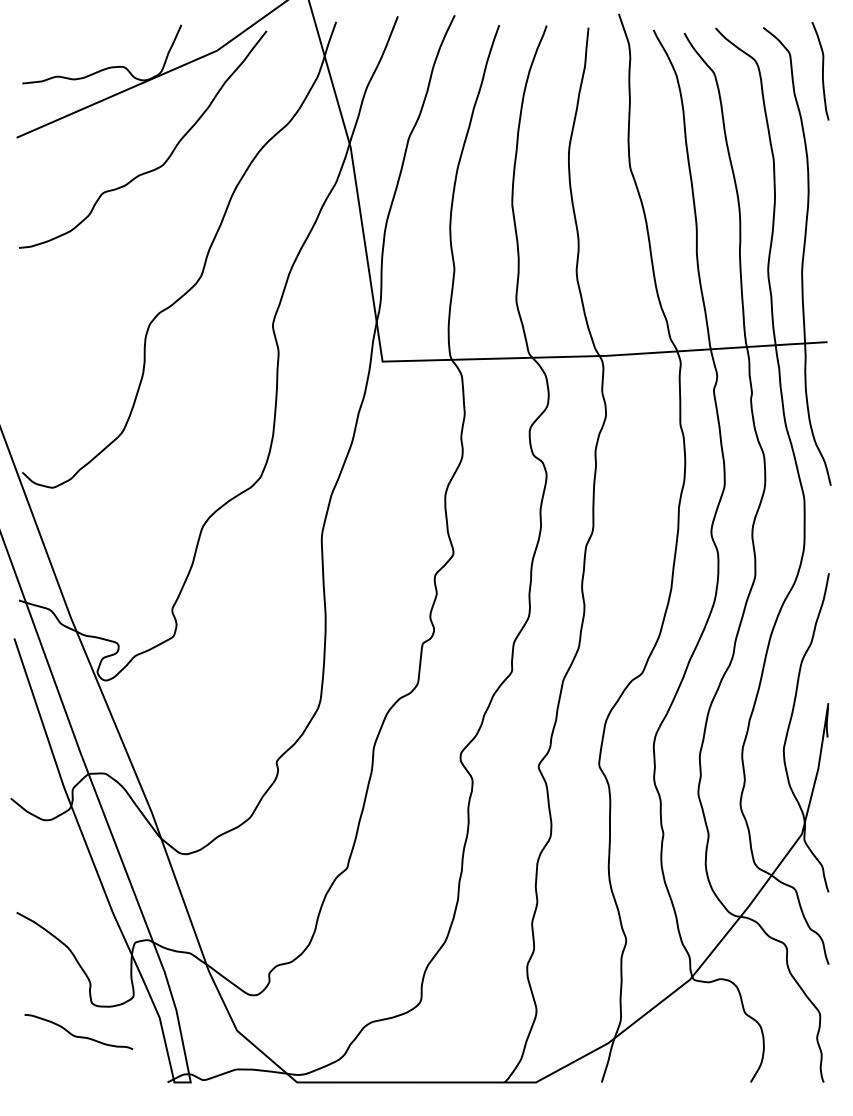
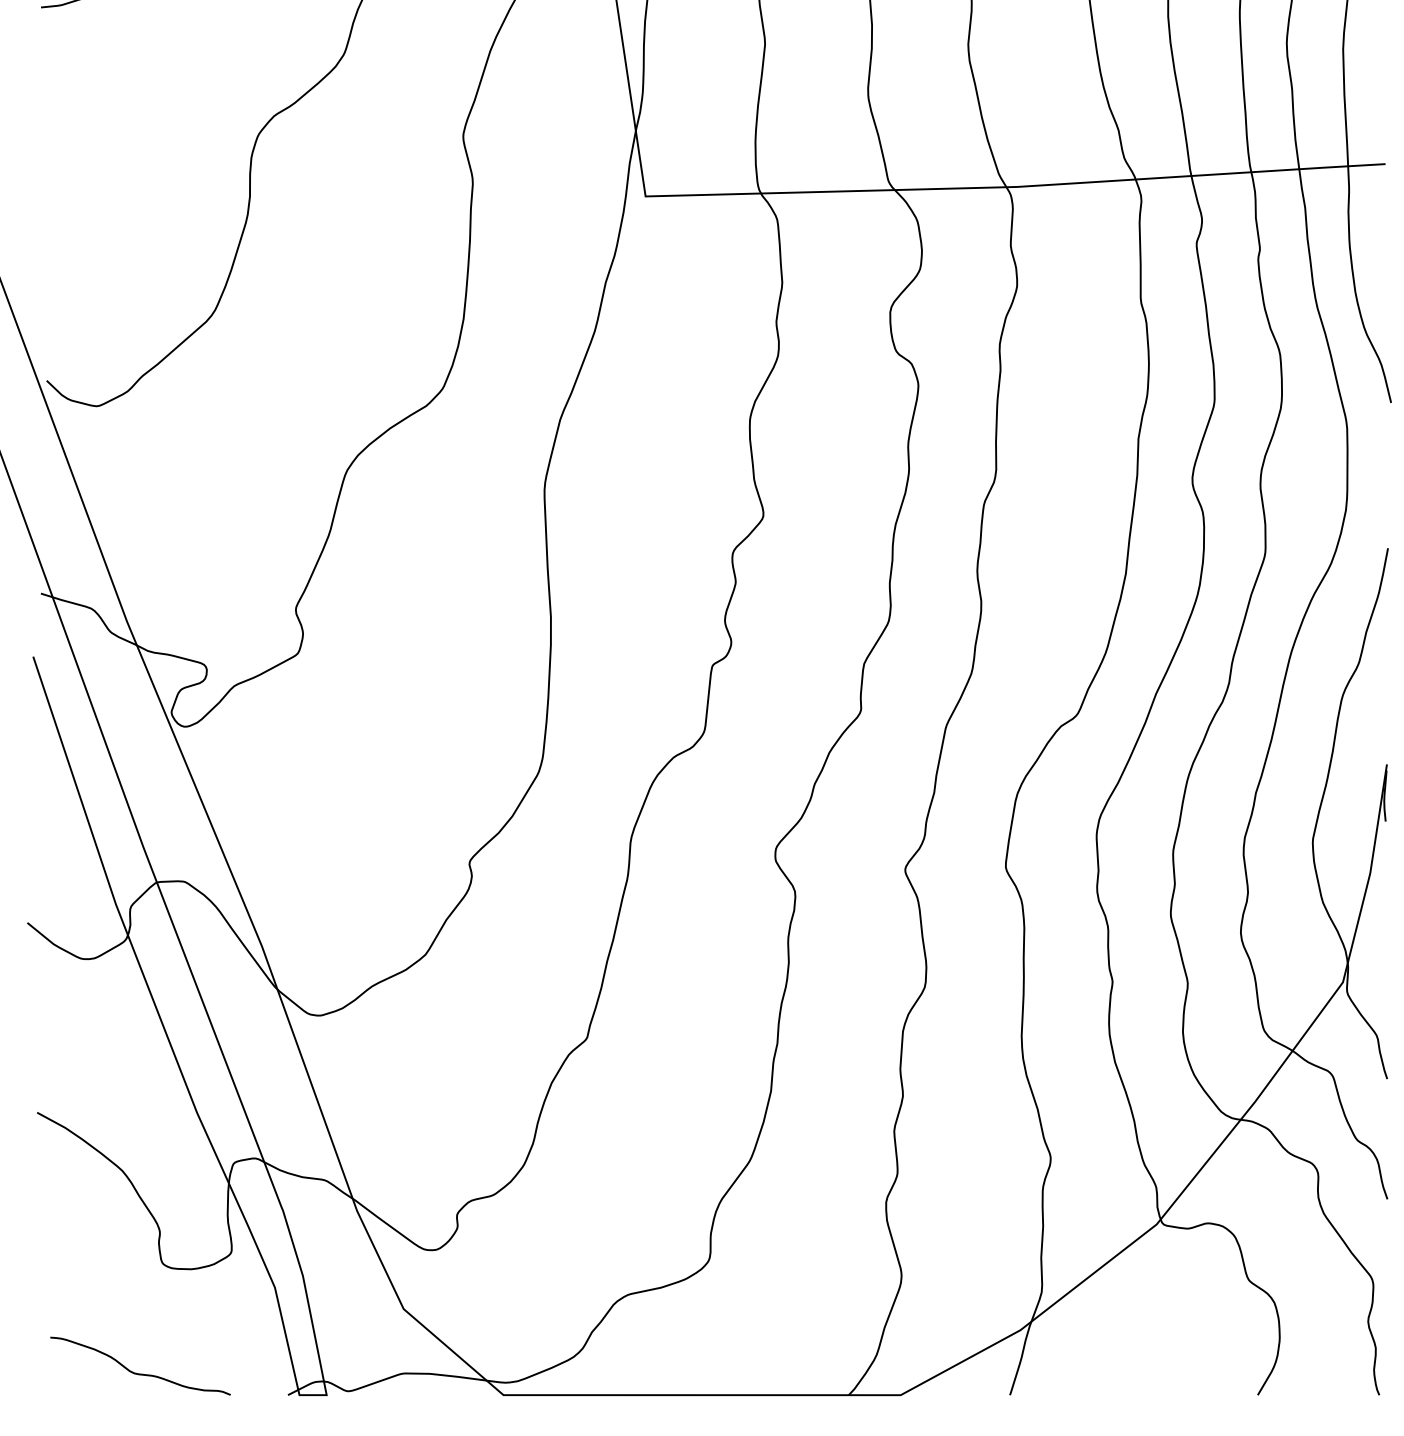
curve: (76, 1035) -> (136, 1371), moved

